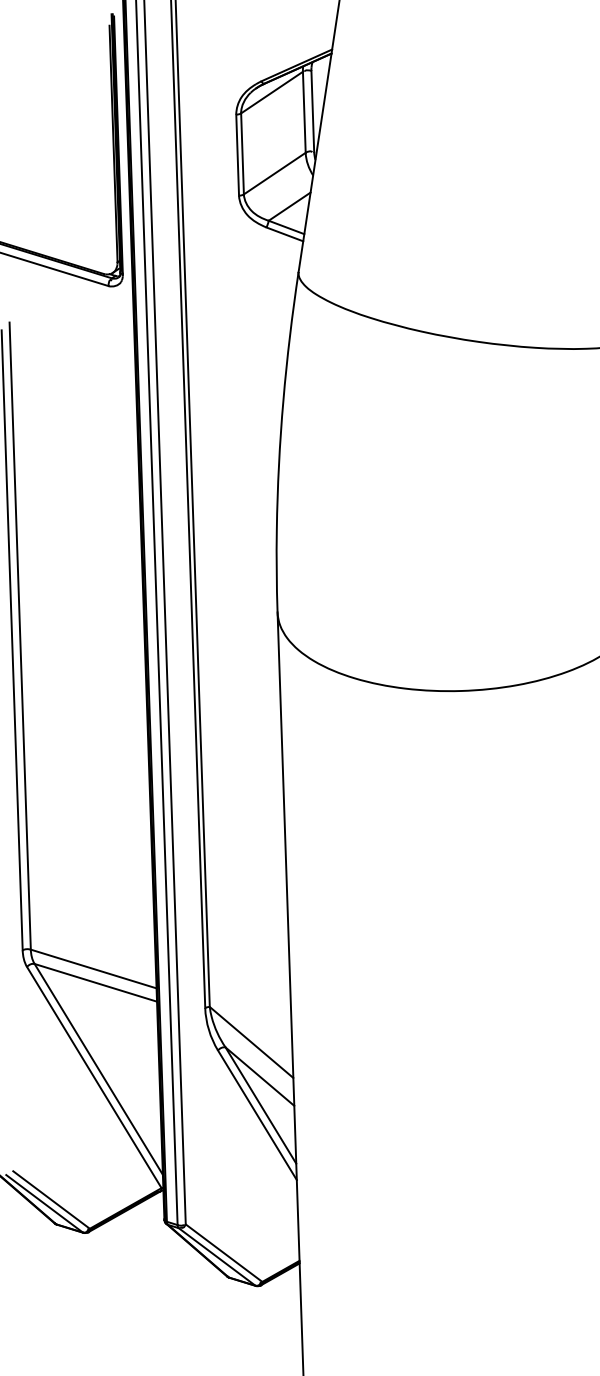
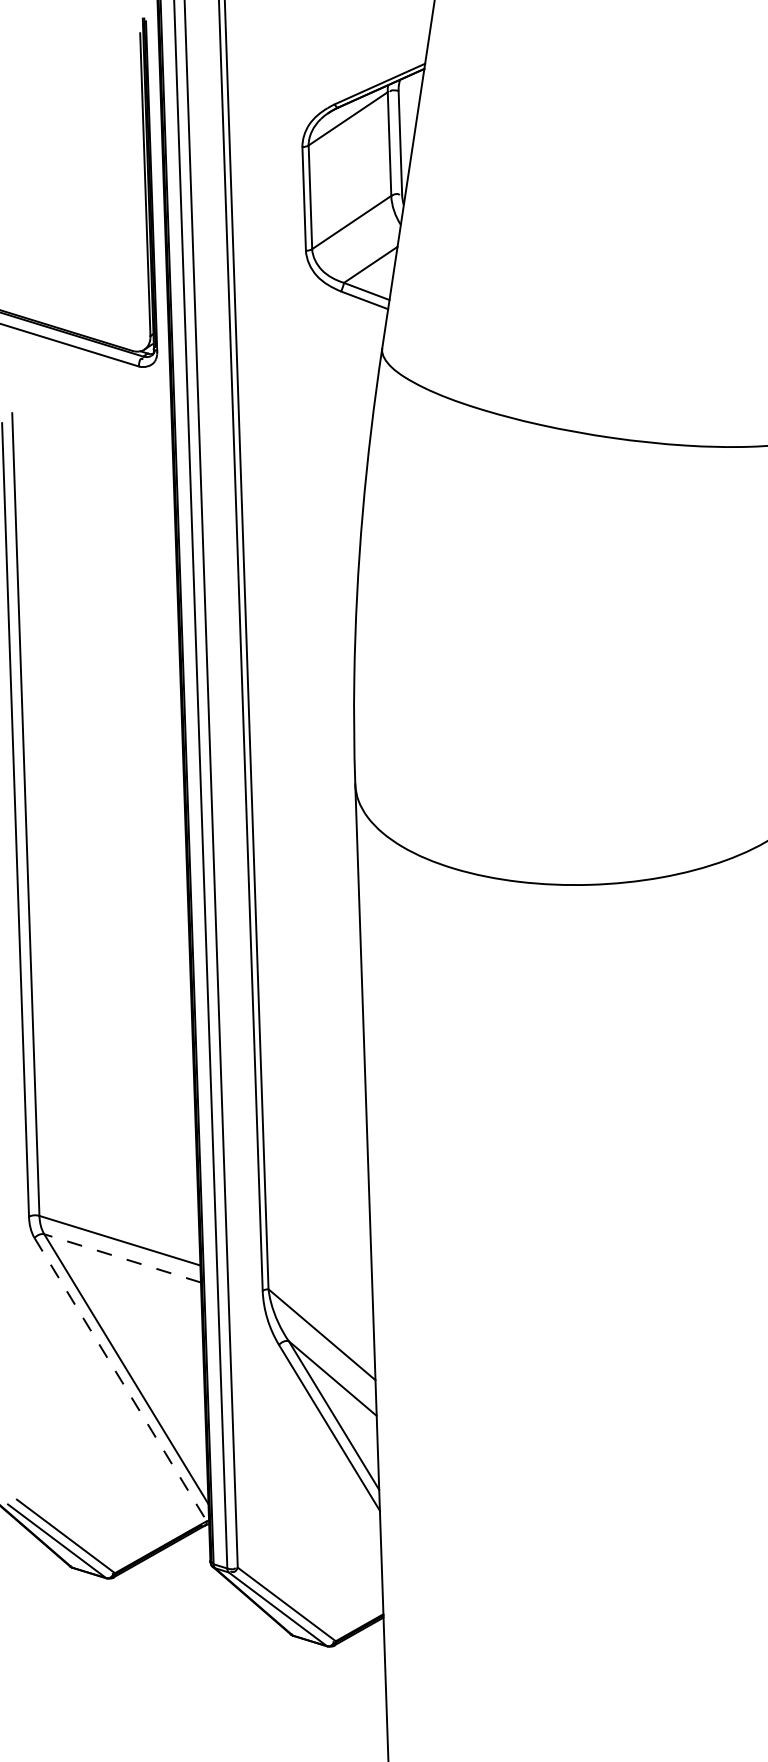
line: (95, 982) -> (122, 1258), solid -> dashed
line: (94, 1077) -> (120, 1379), solid -> dashed

